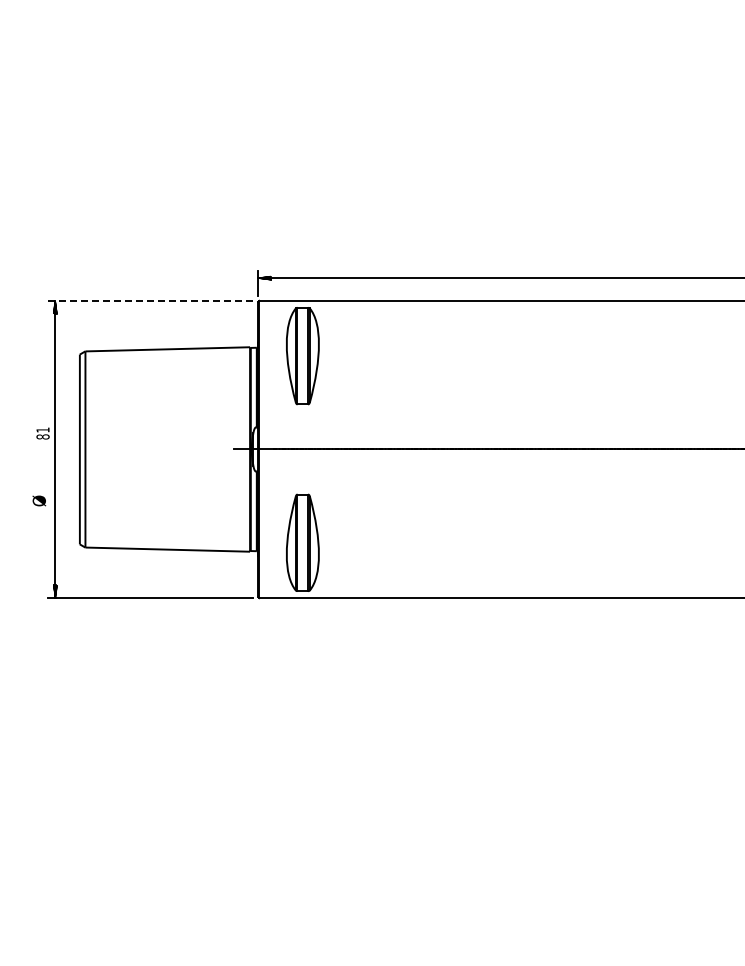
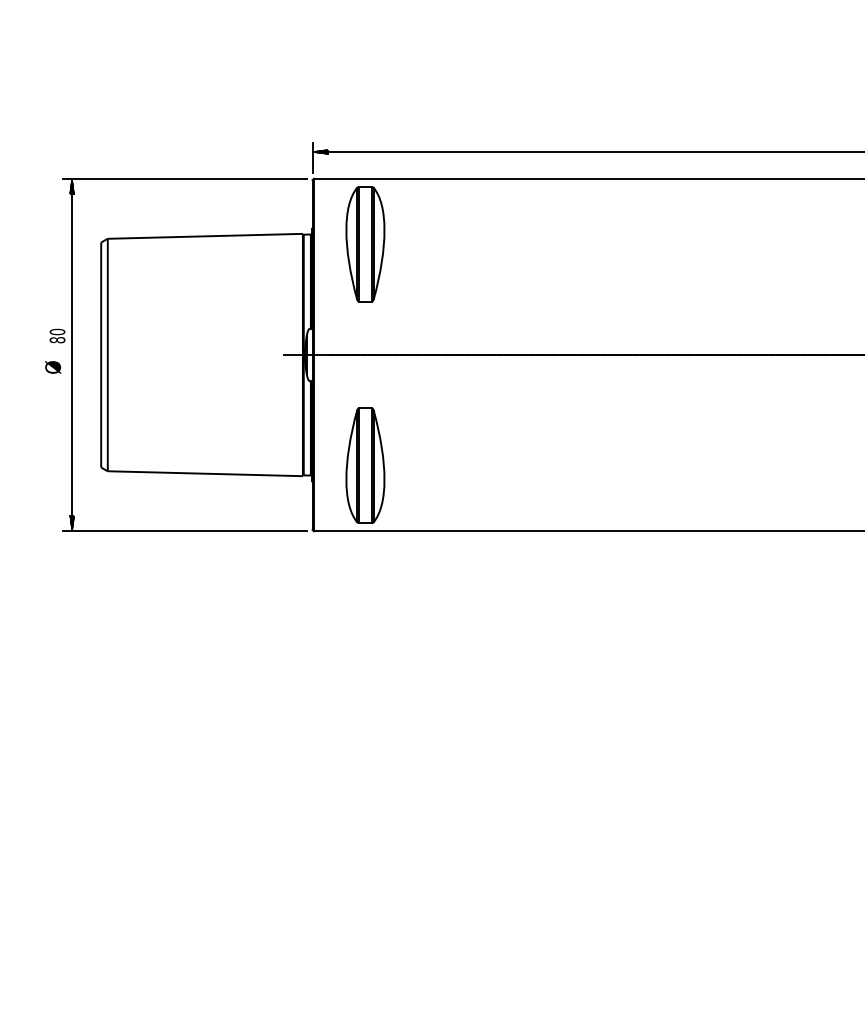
line: (150, 300) -> (184, 178), dashed -> solid
text: (42, 429) -> (56, 331), 81 -> 80
text: (39, 500) -> (53, 366), moved

